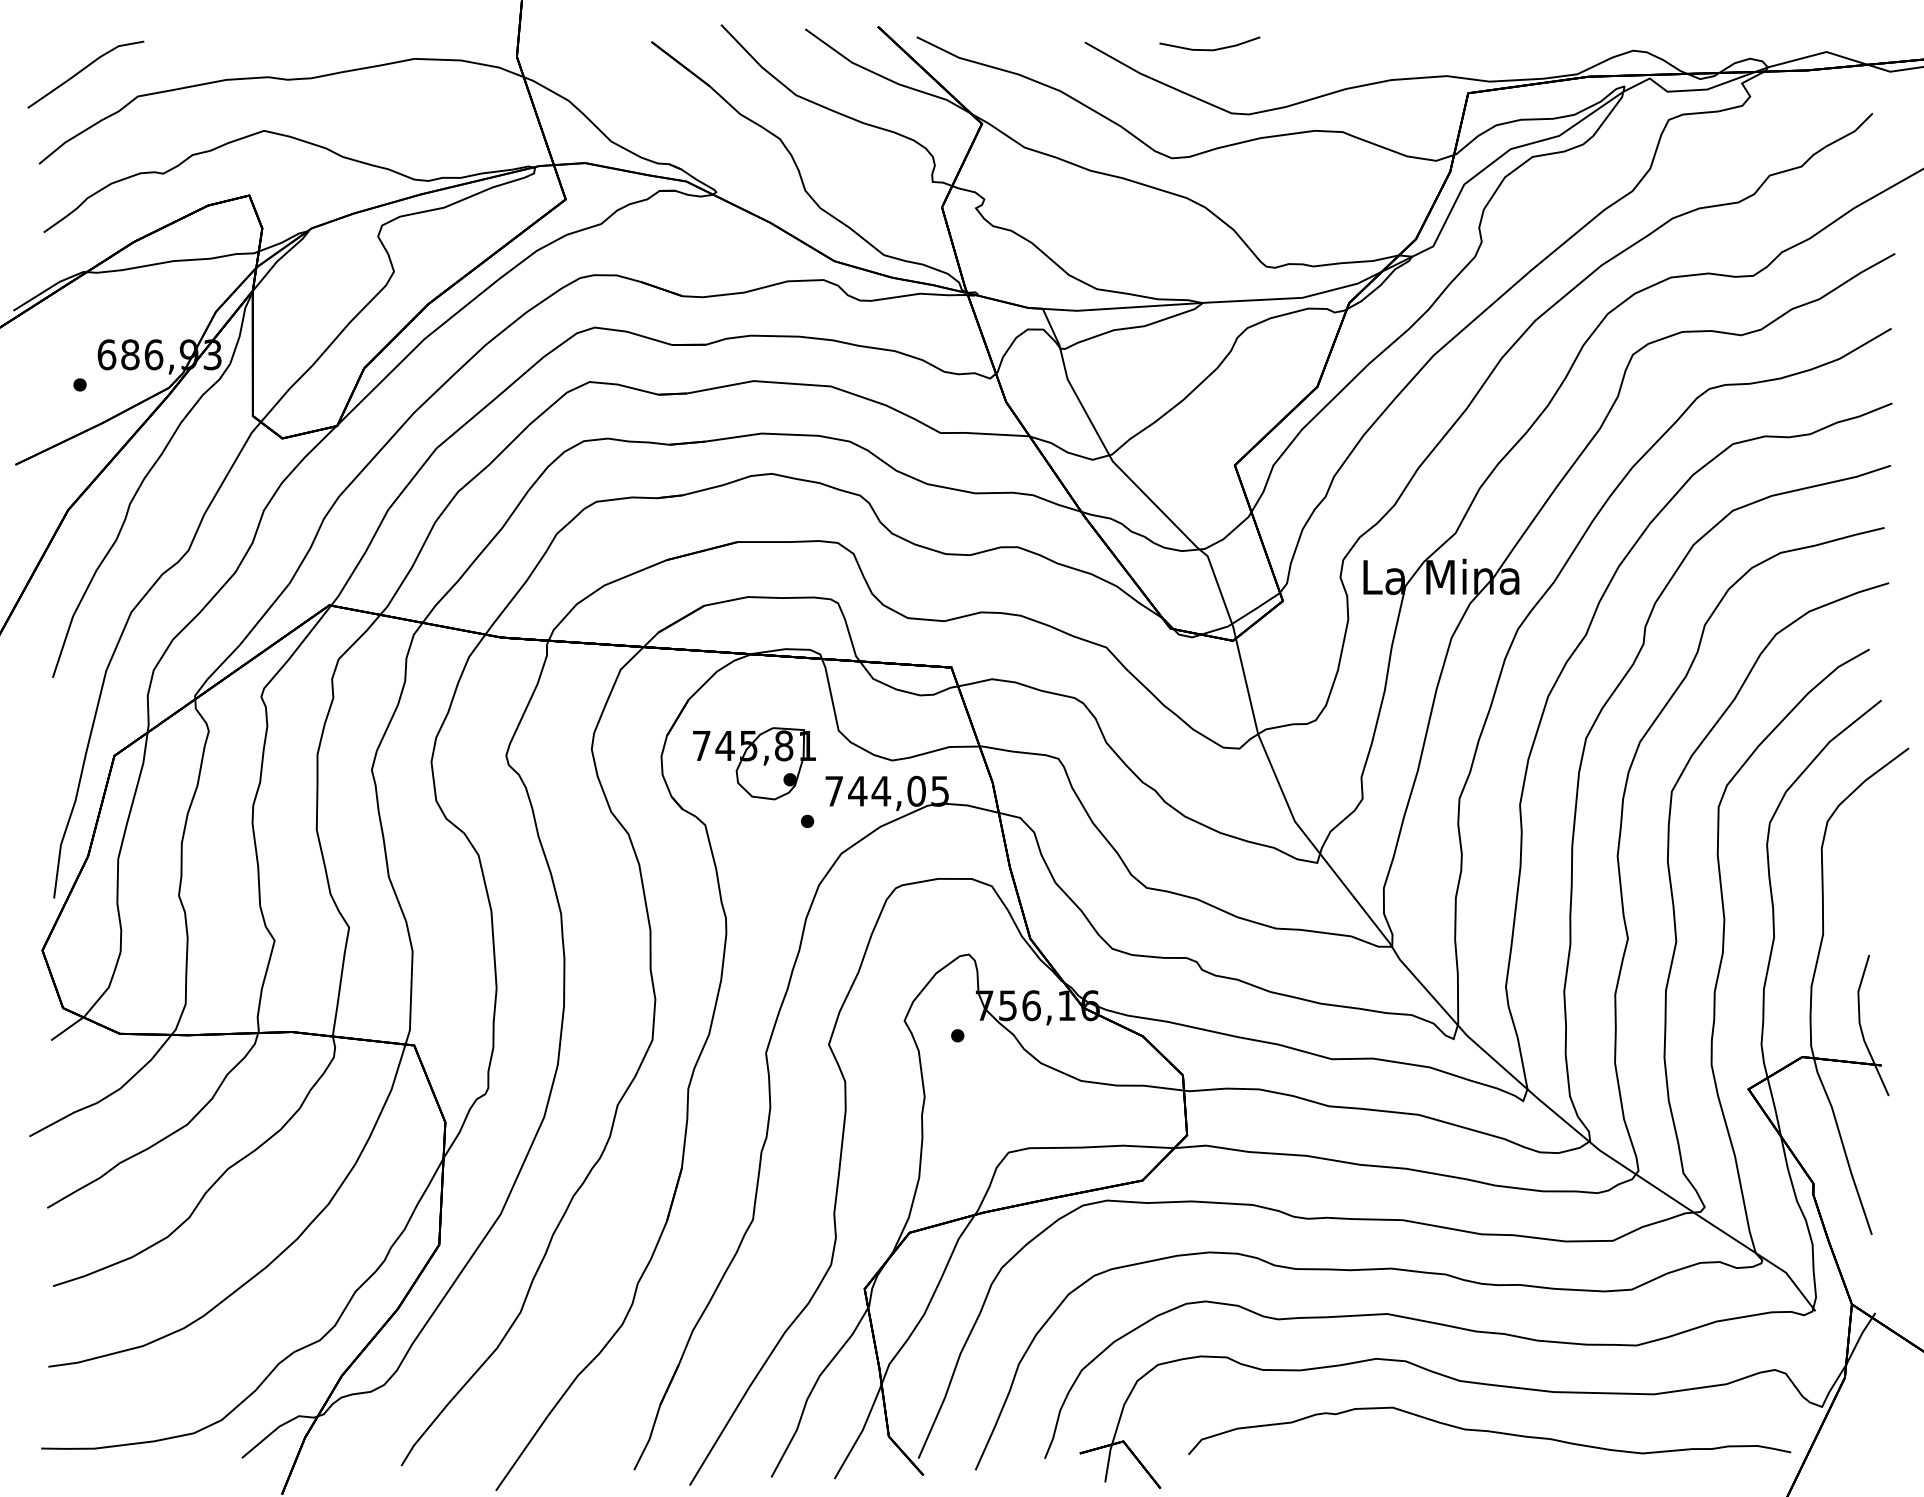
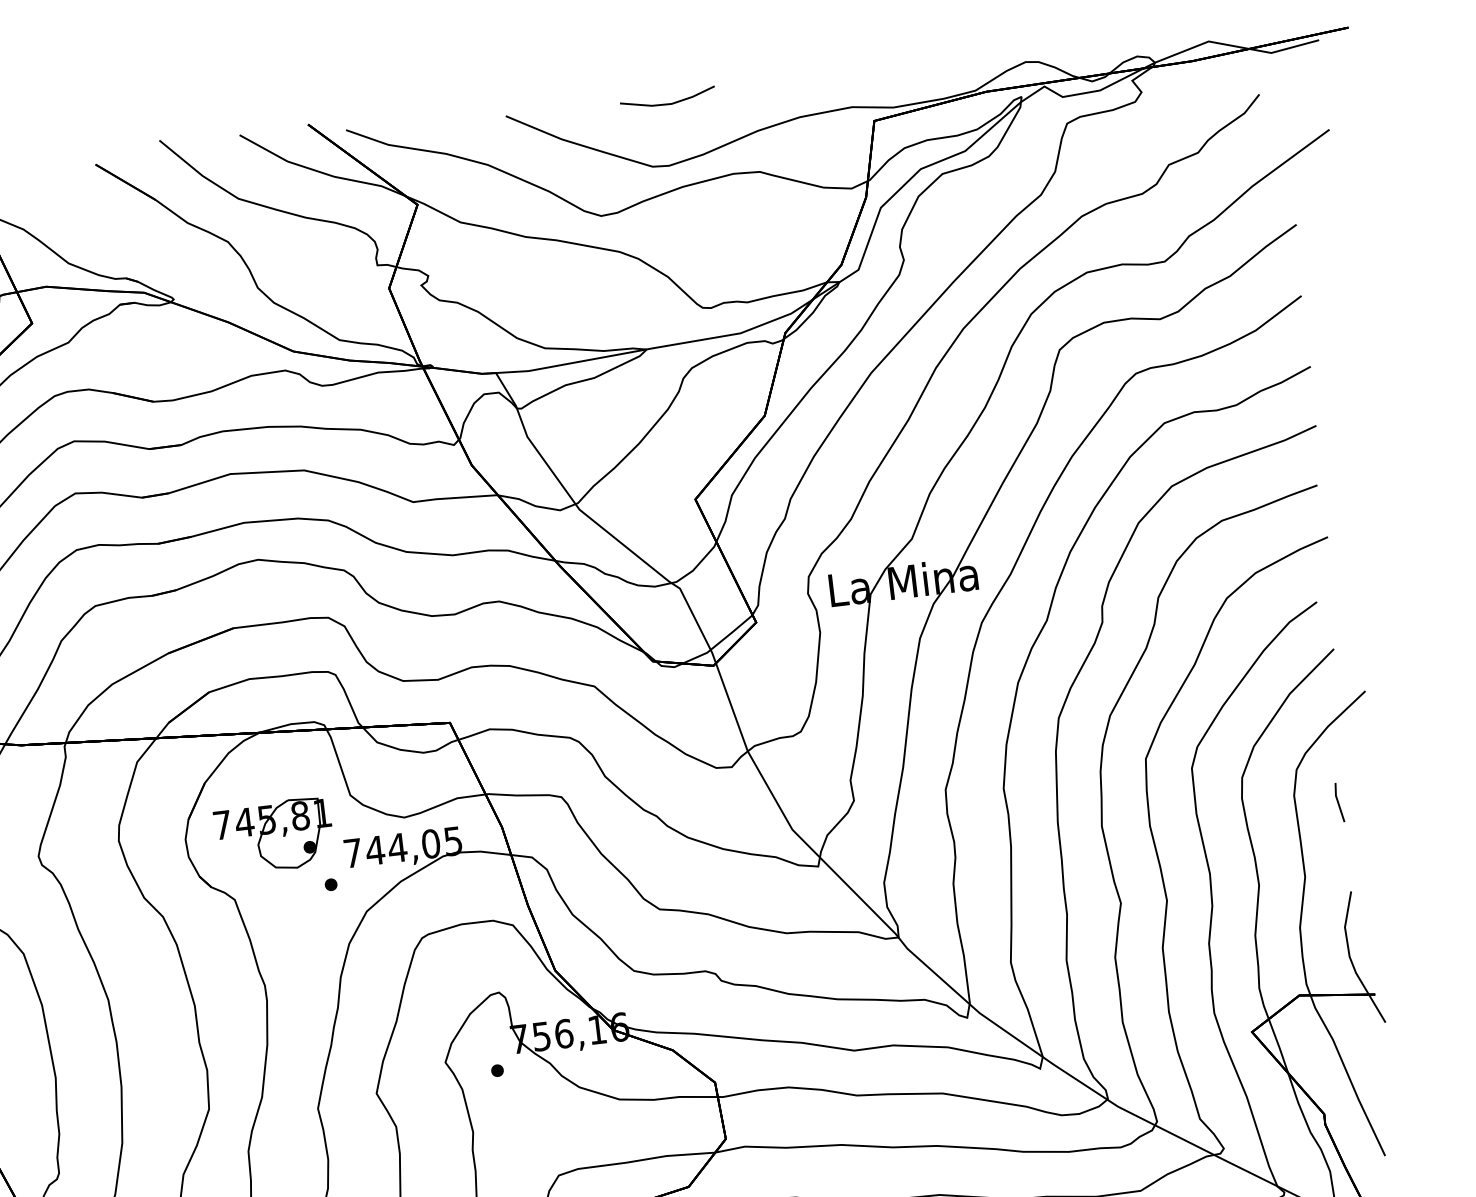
line: (1209, 49) -> (668, 103), moved
line: (1867, 861) -> (1338, 803), added

